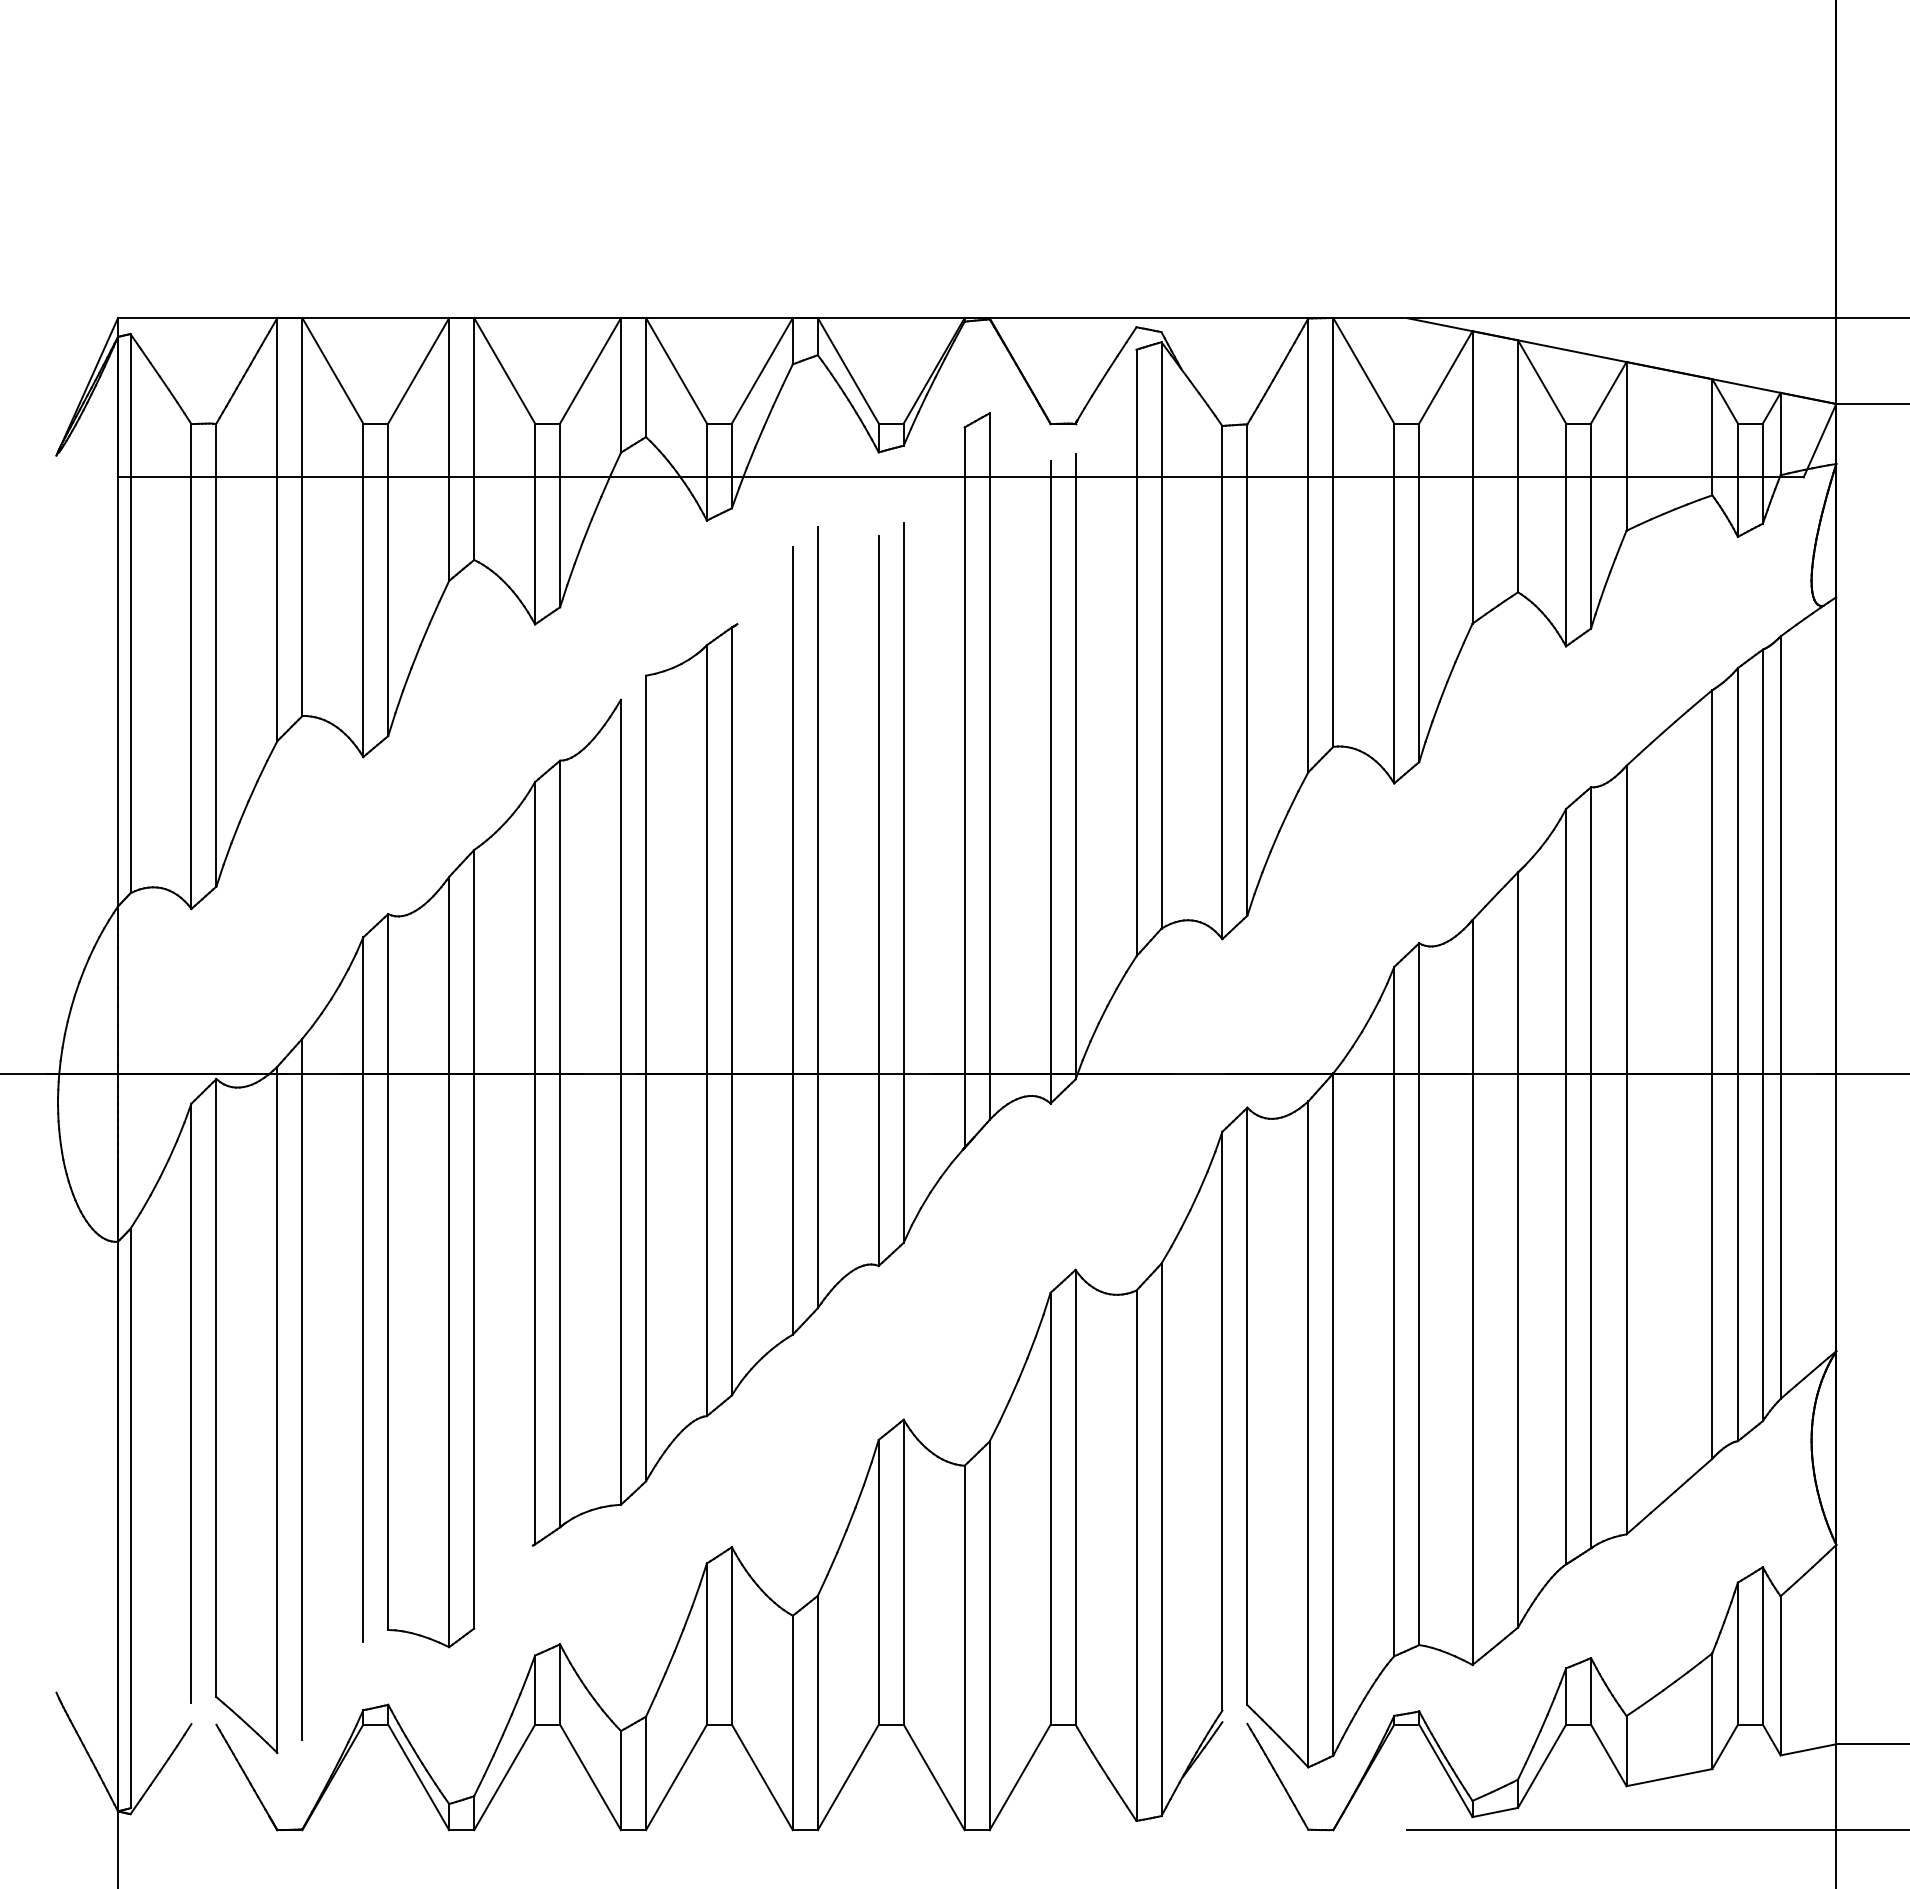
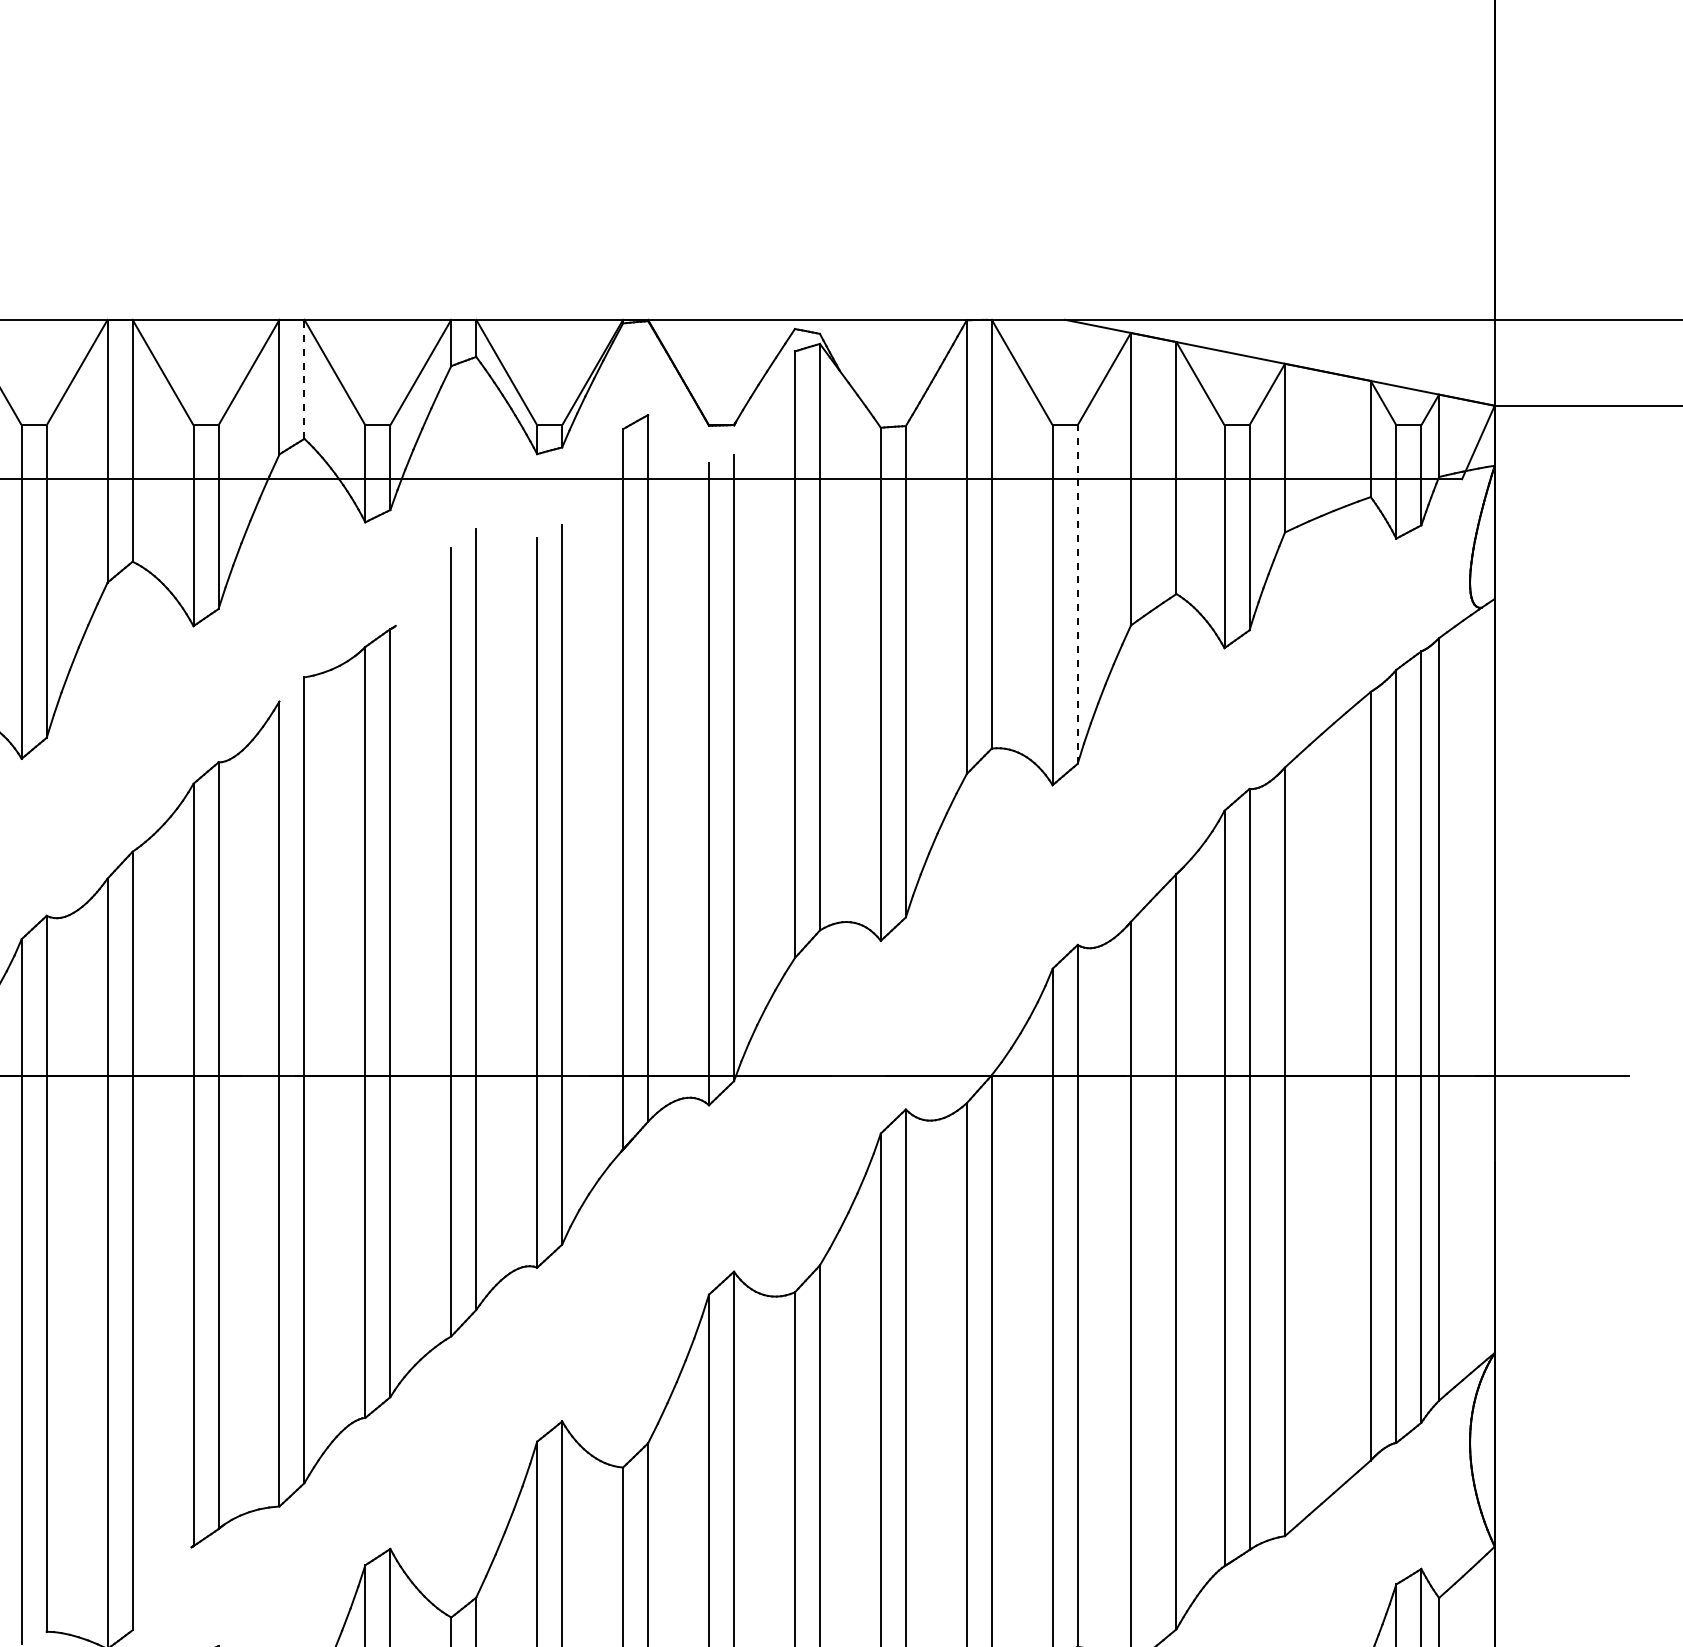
line: (646, 377) -> (304, 379), solid -> dashed
line: (1419, 592) -> (1077, 594), solid -> dashed

